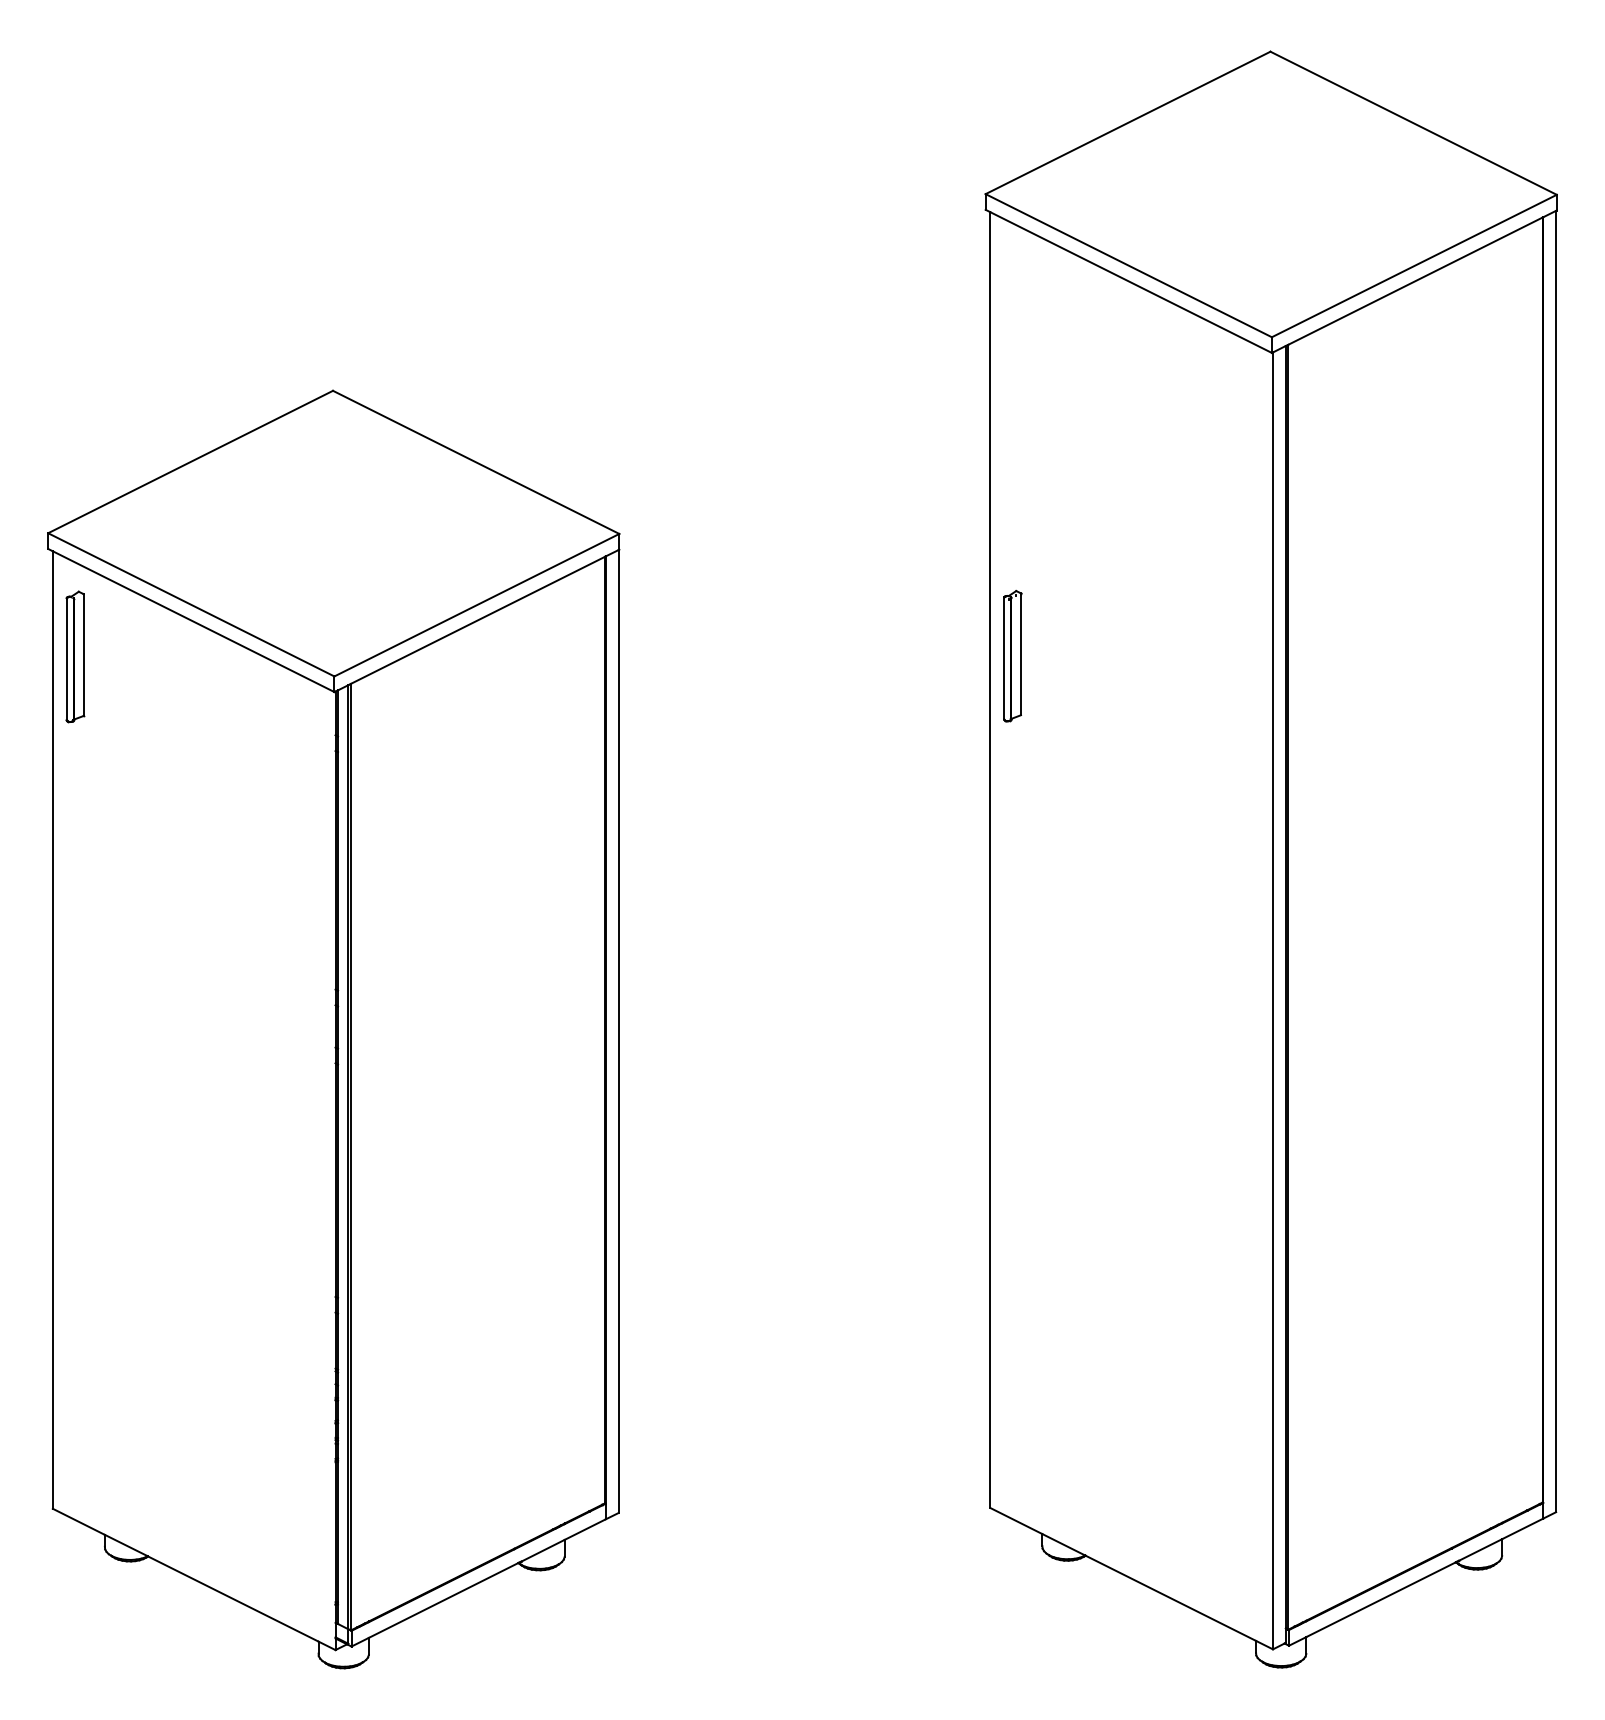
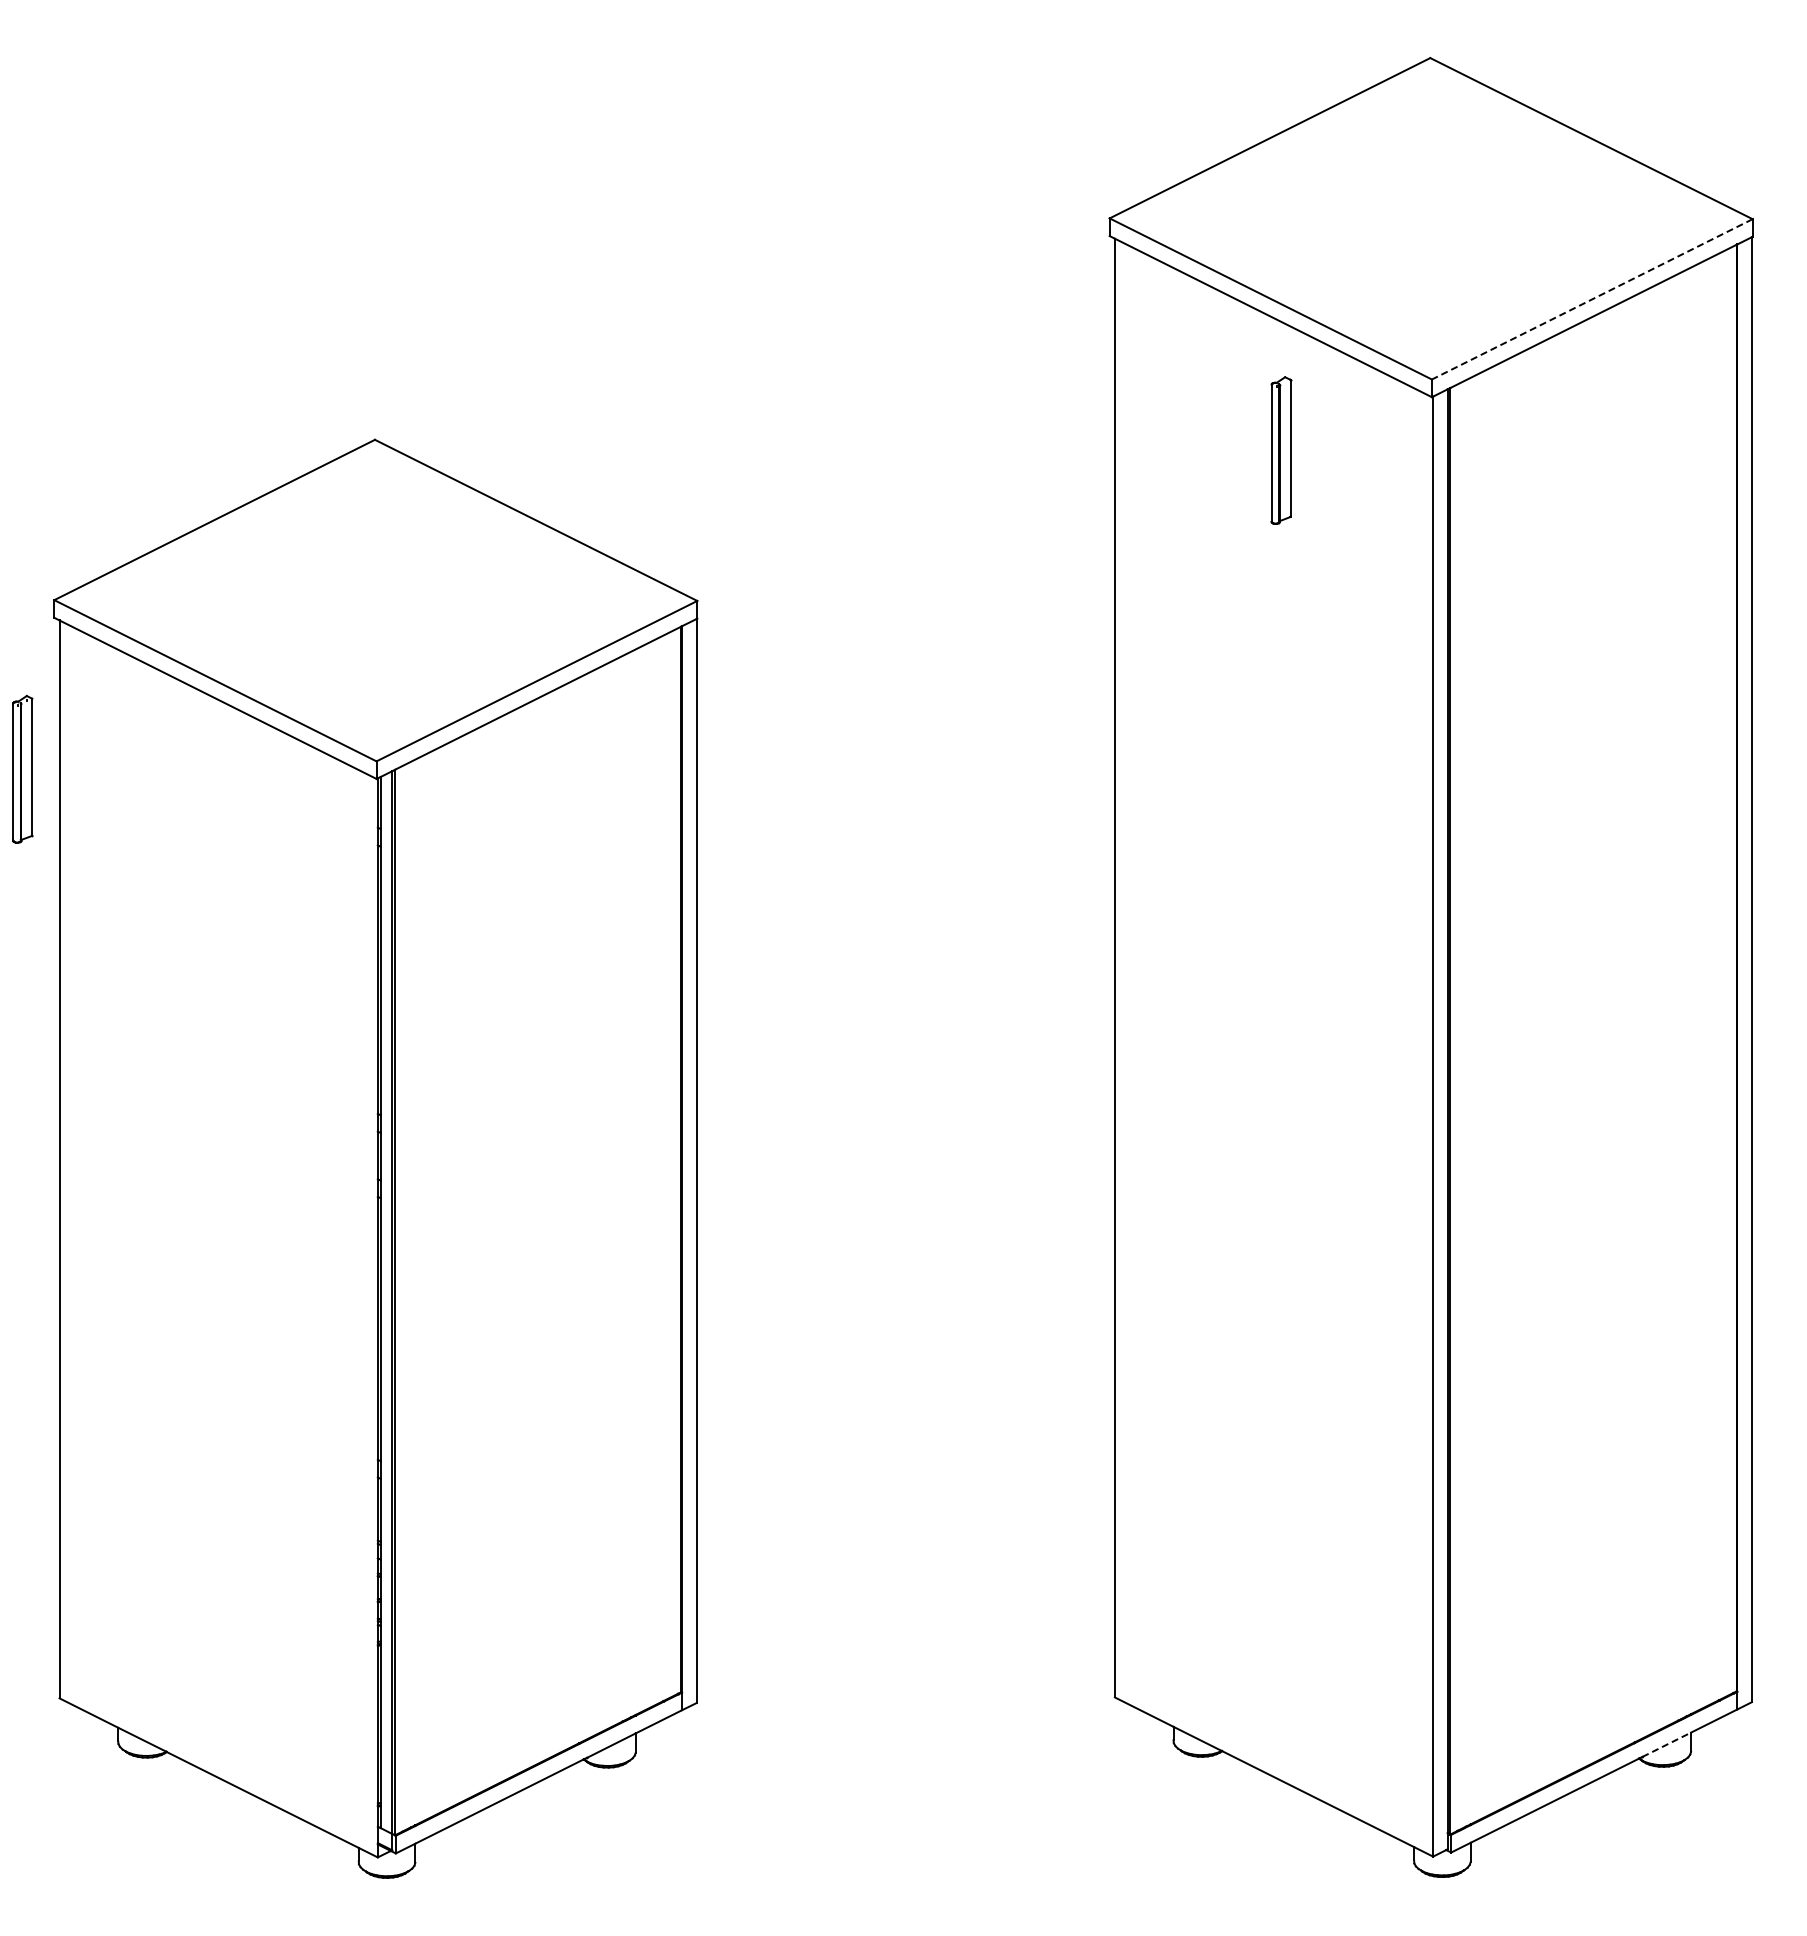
line: (1413, 266) -> (1591, 299), solid -> dashed
part: (74, 656) -> (22, 768), moved
part: (1013, 656) -> (1281, 450), moved
line: (1481, 1549) -> (1667, 1744), solid -> dashed

